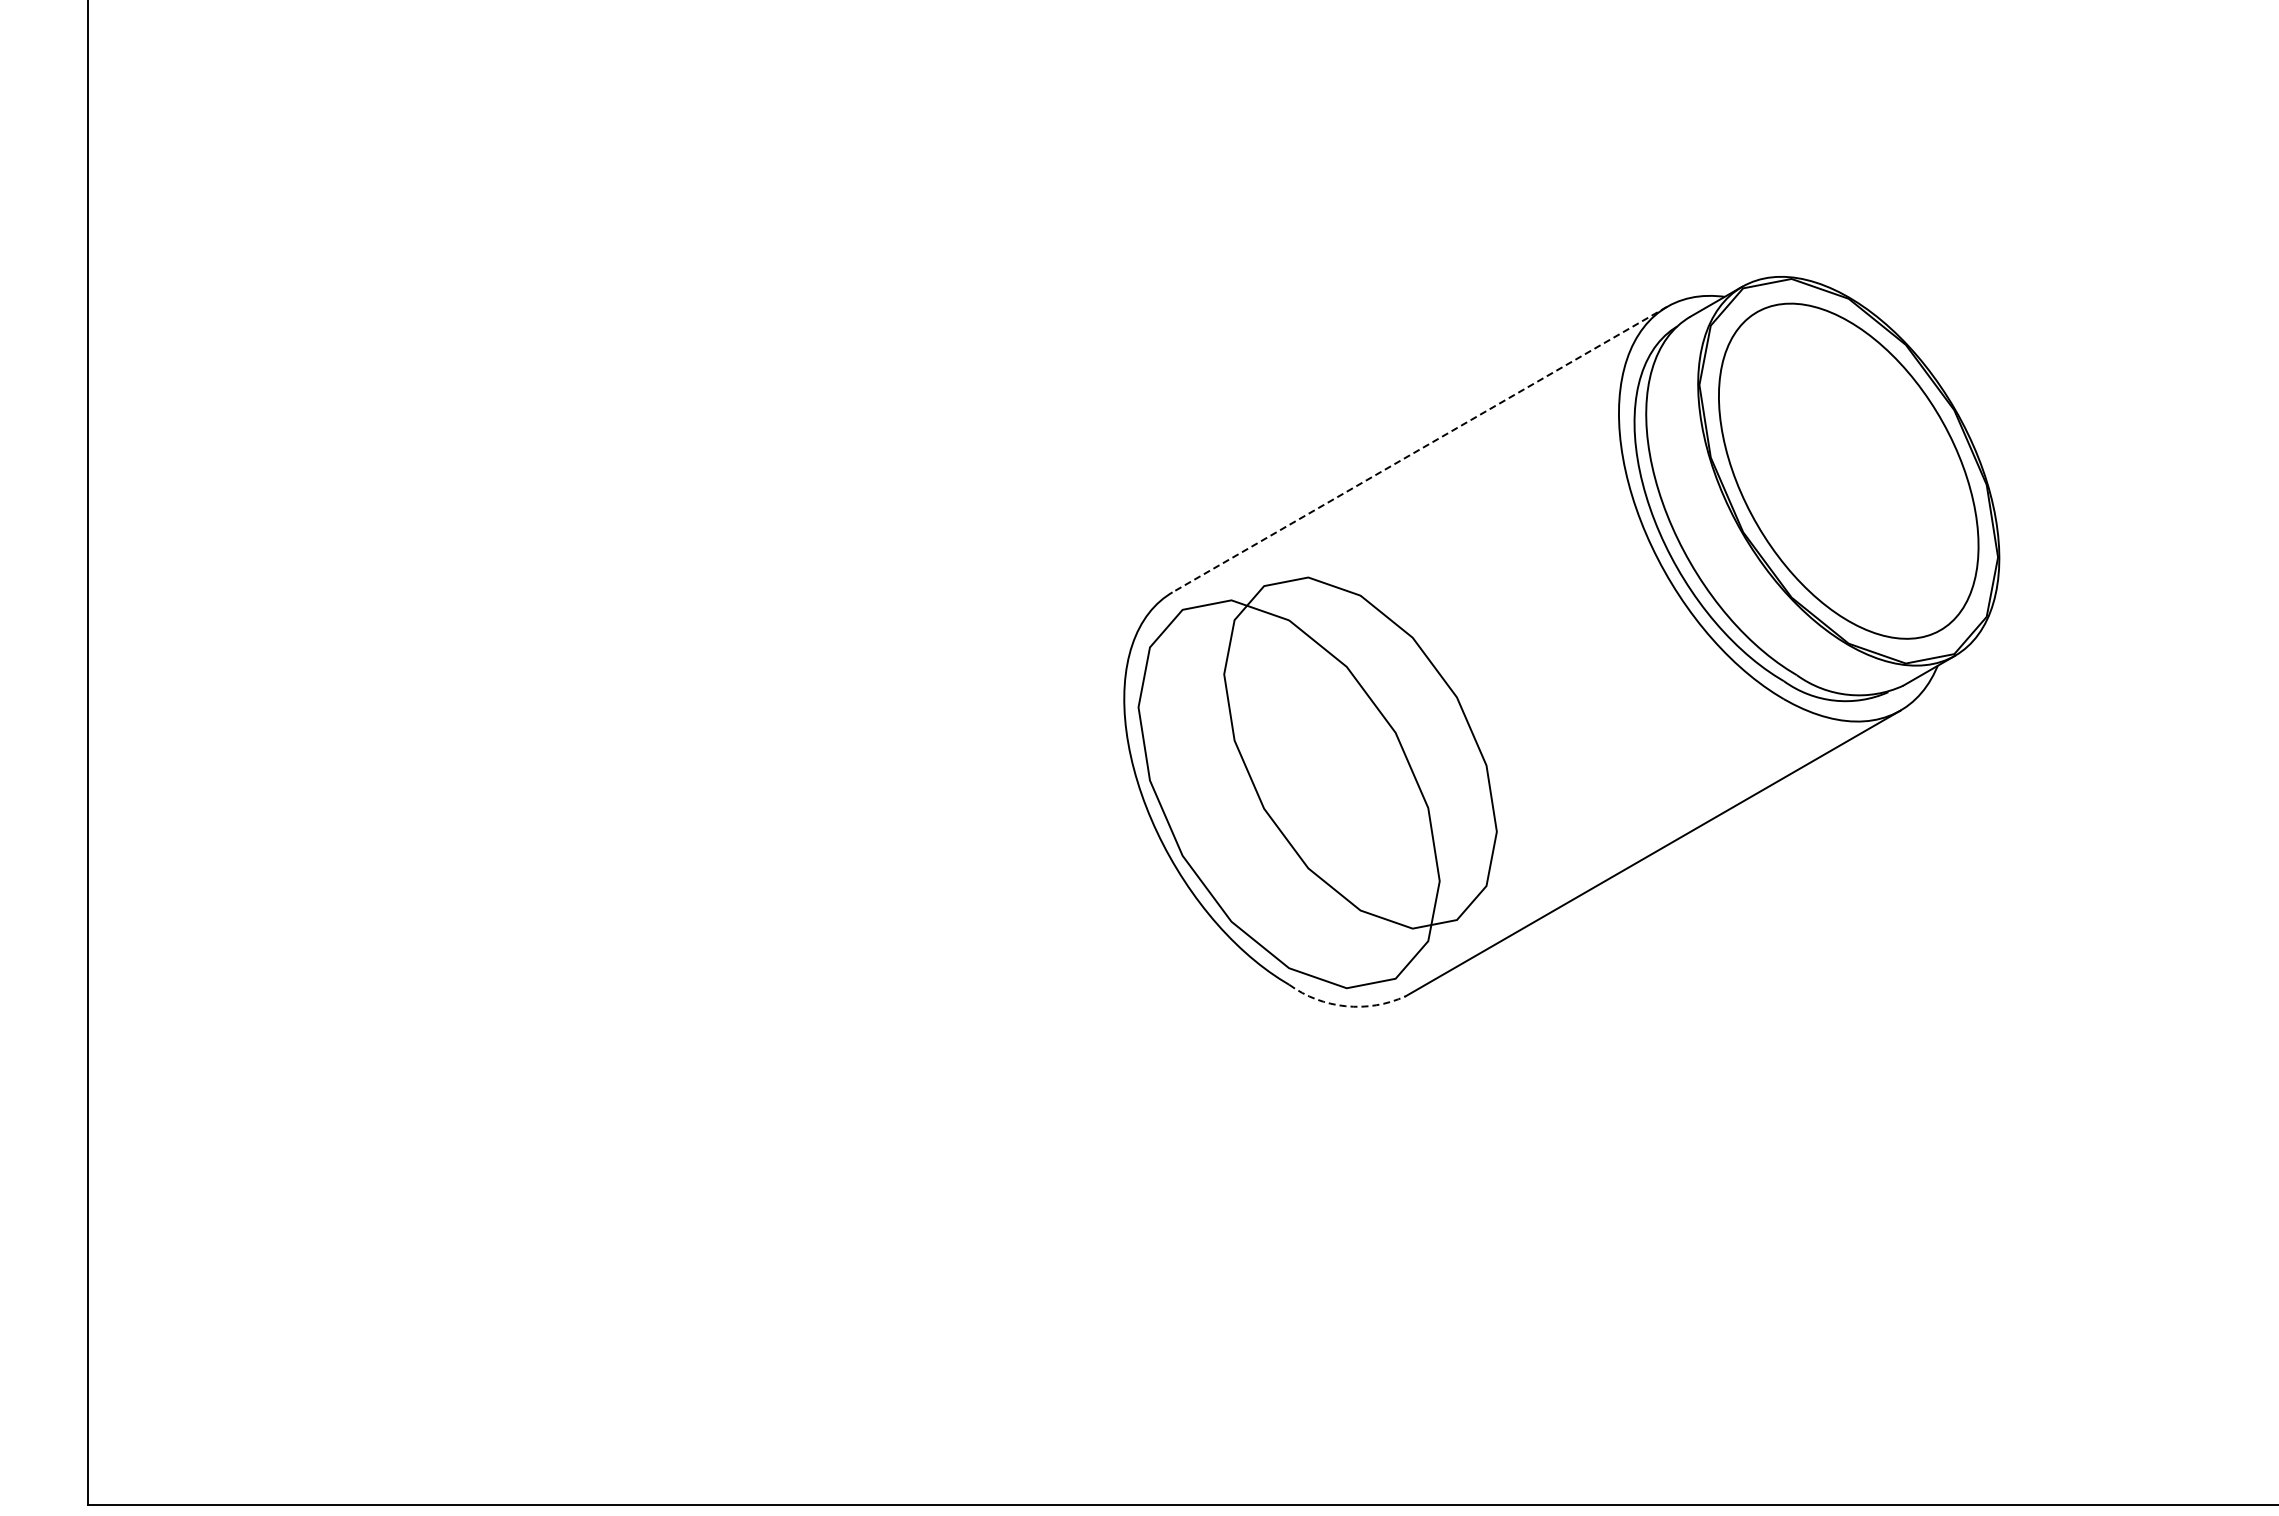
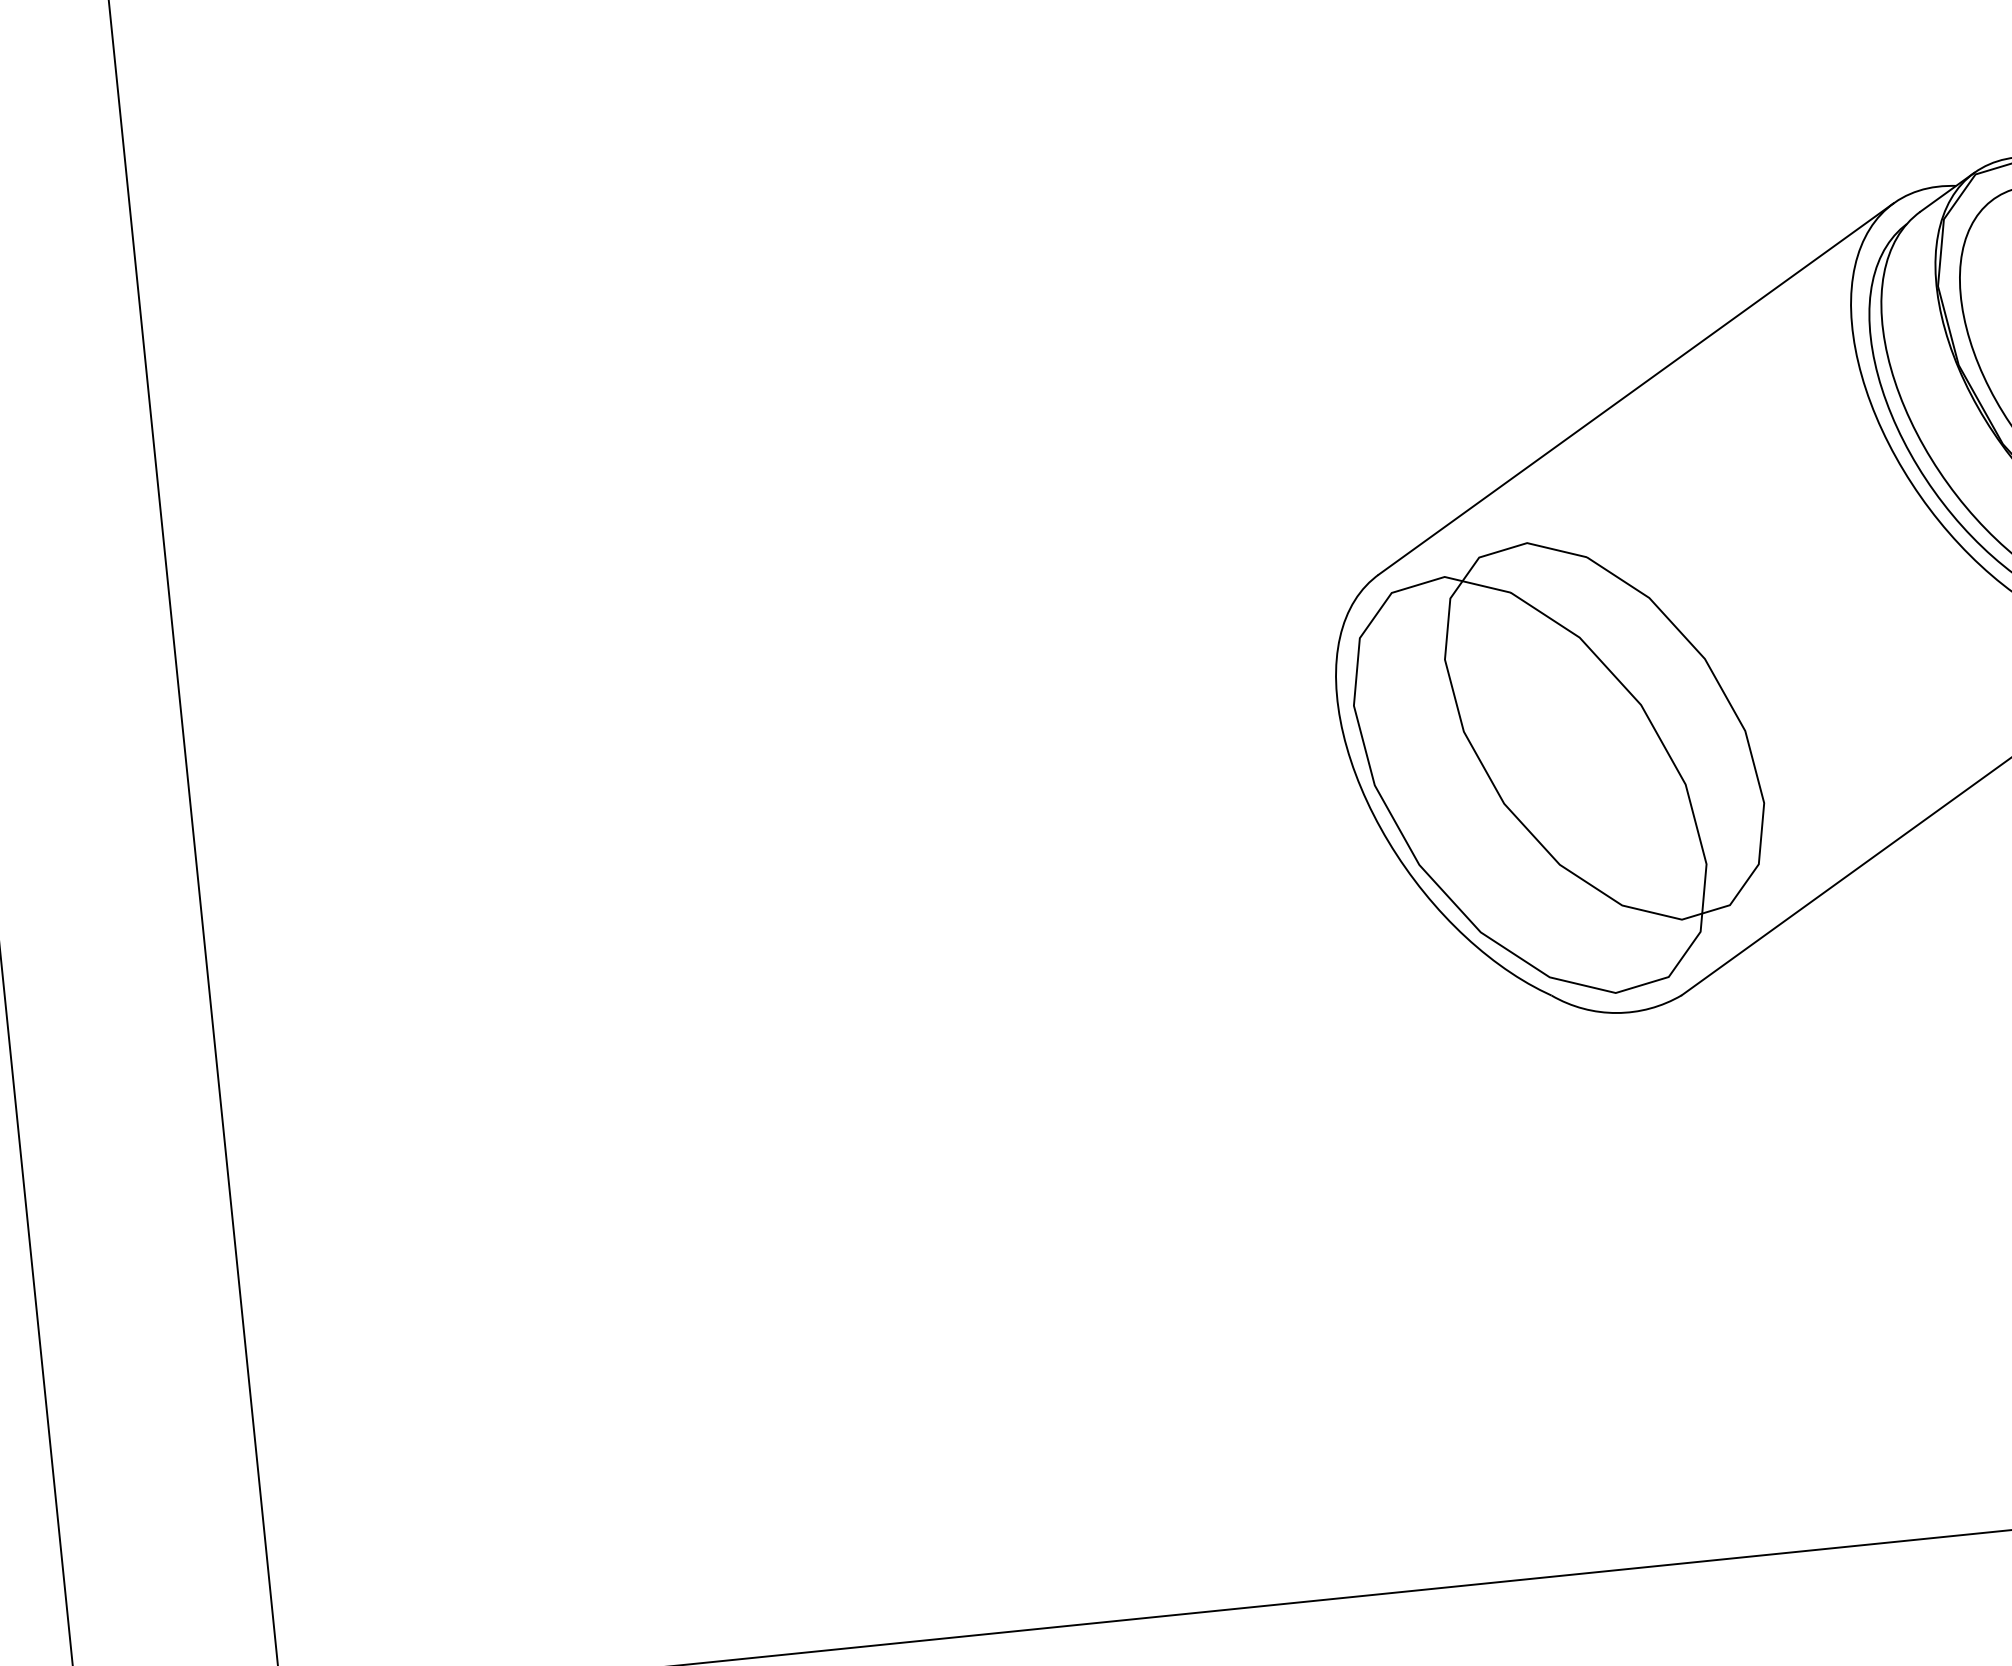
line: (1419, 449) -> (1635, 389), dashed -> solid
arc: (1345, 1006) -> (1616, 1013), dashed -> solid

